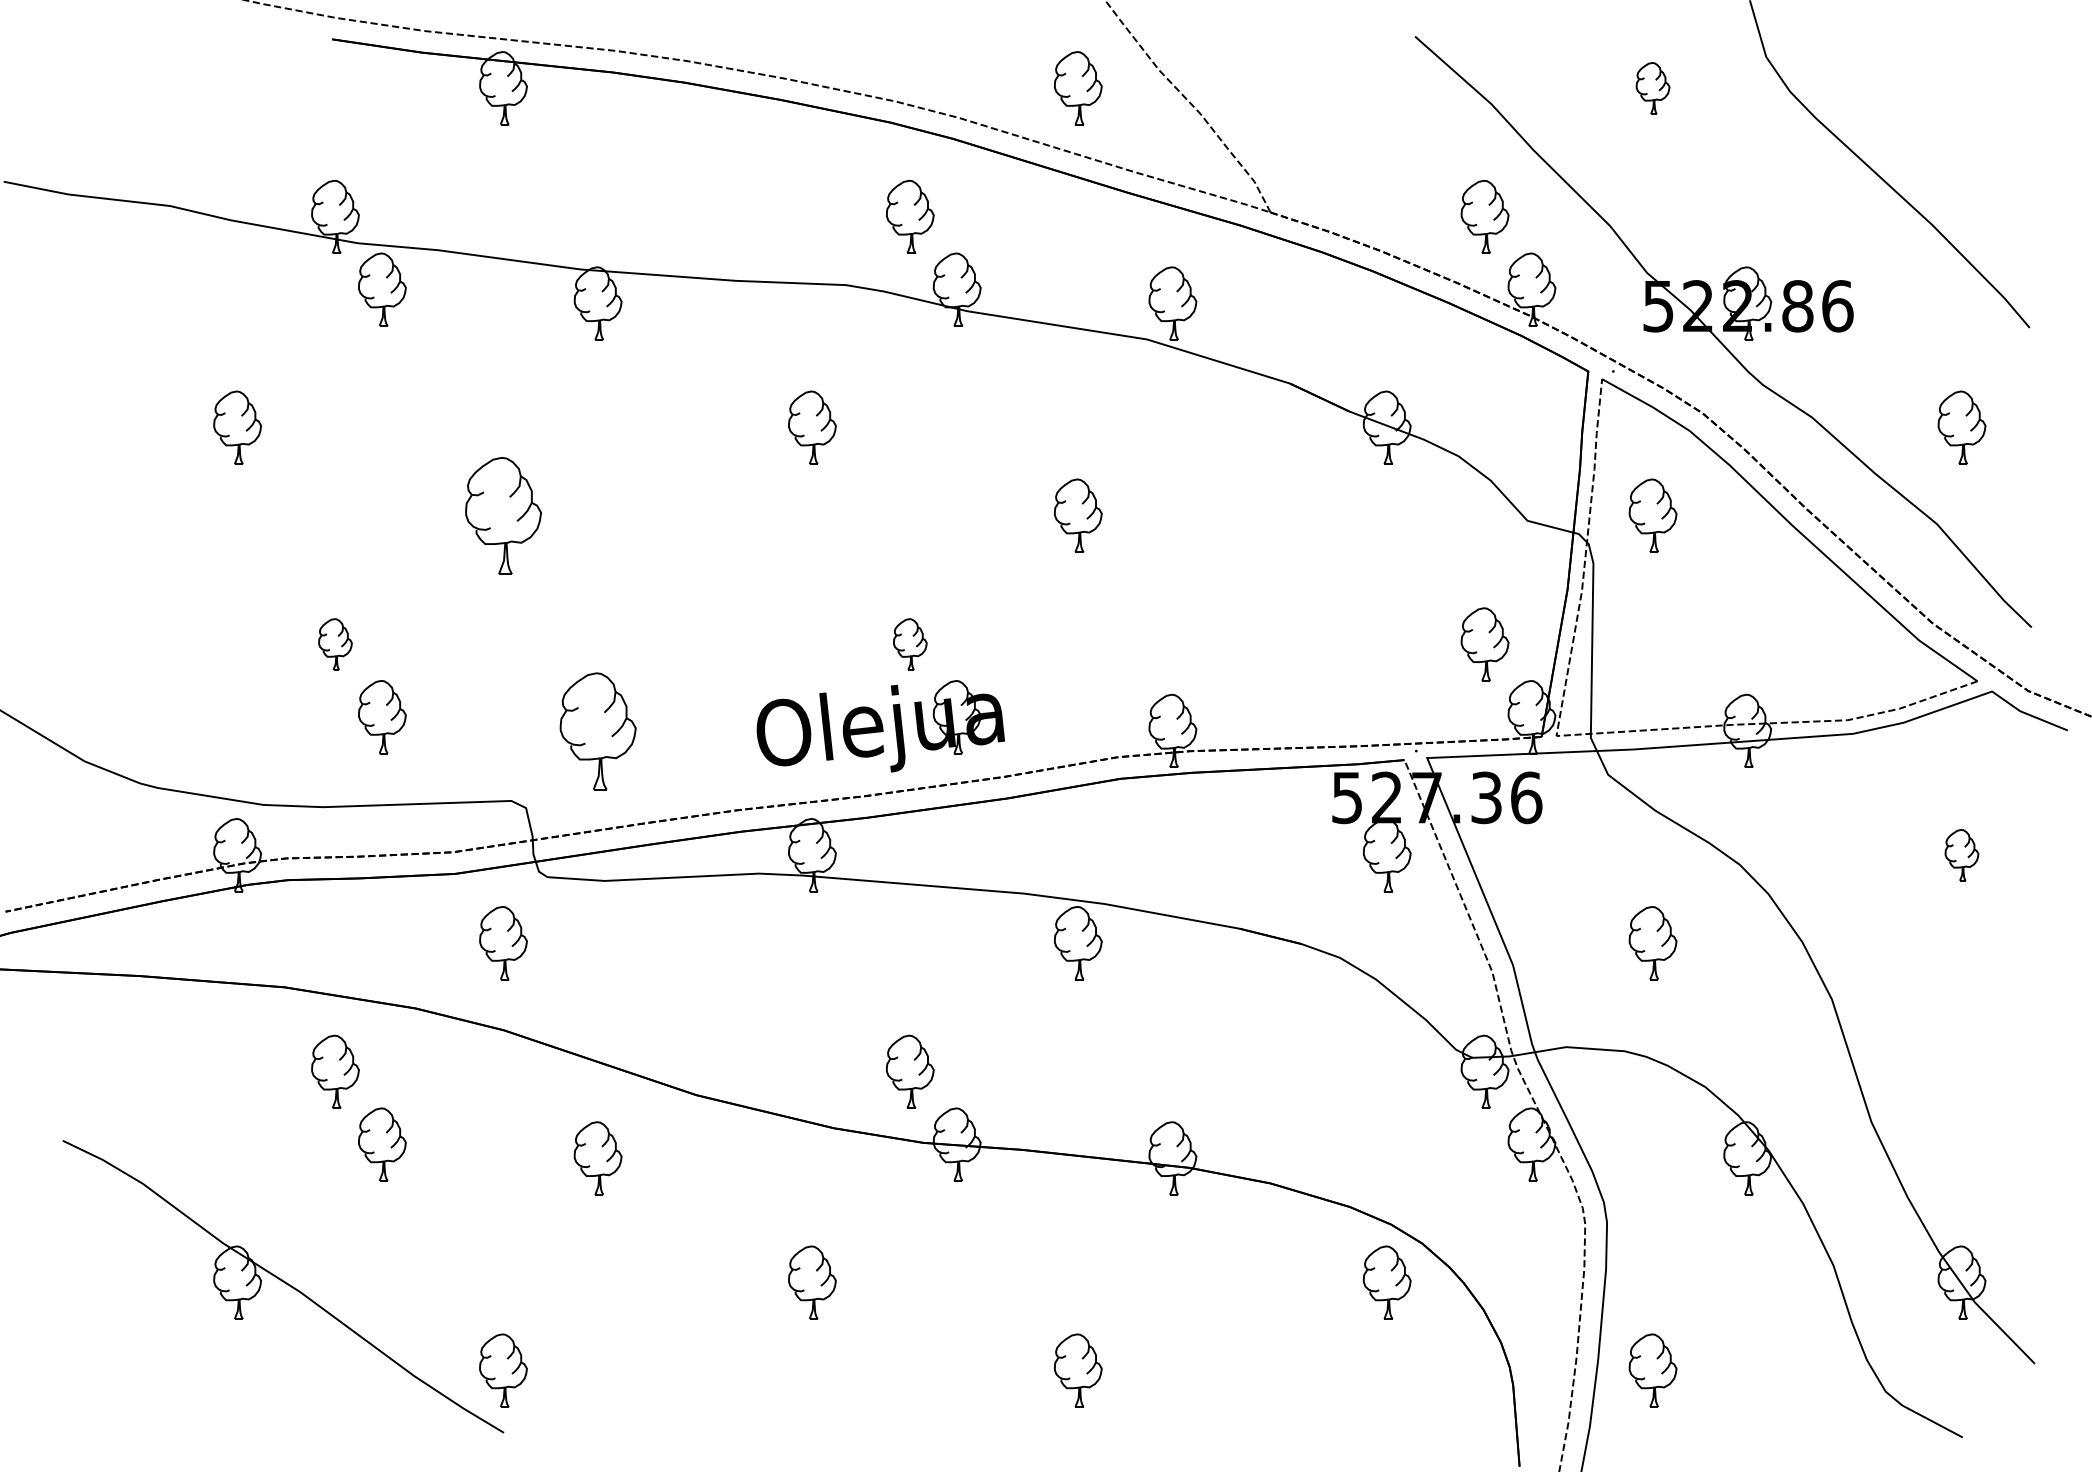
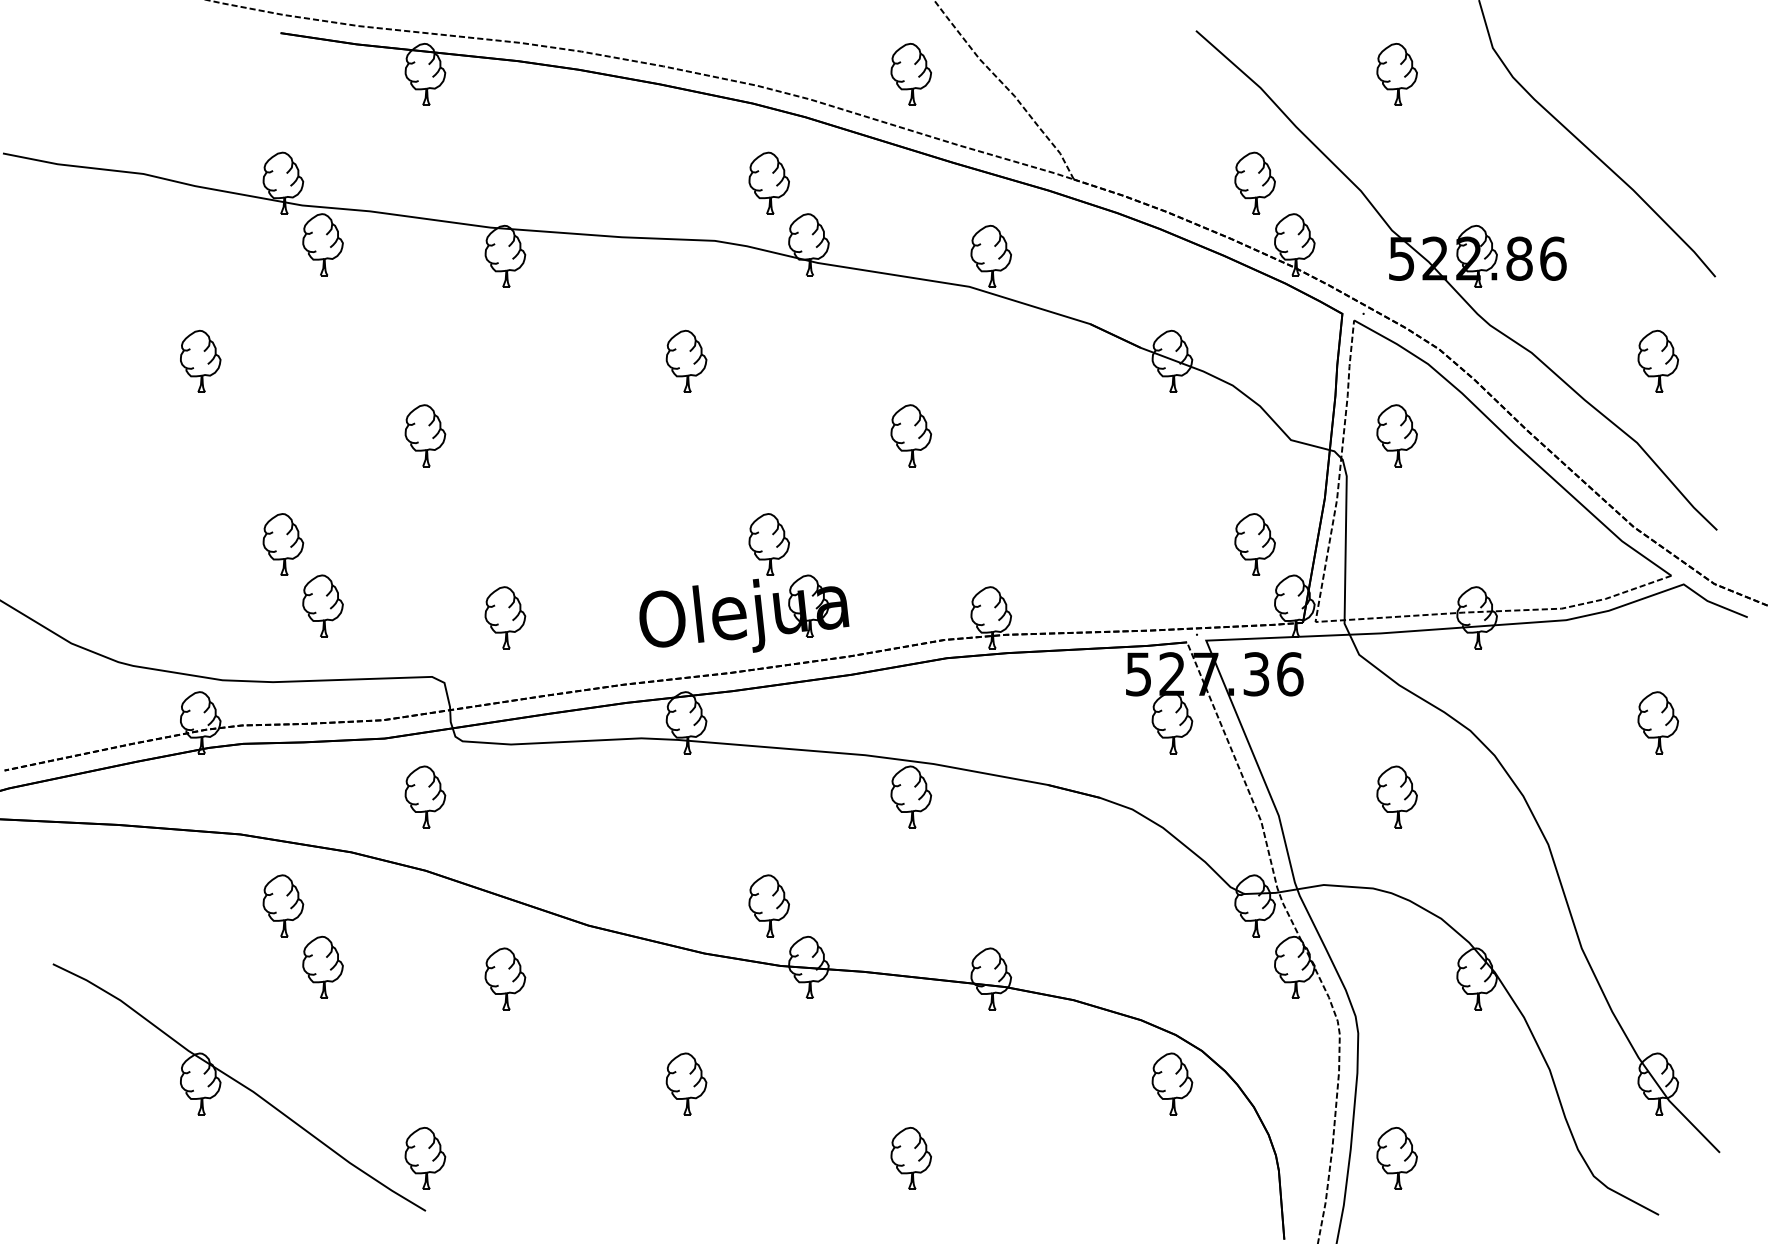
part: (1652, 88) -> (1396, 74), size x1.43
part: (503, 515) -> (425, 435), size x0.62
part: (335, 644) -> (283, 544), size x1.43
part: (910, 644) -> (769, 544), size x1.43
part: (597, 730) -> (504, 617), size x0.62
part: (1961, 855) -> (1657, 723), size x1.43

